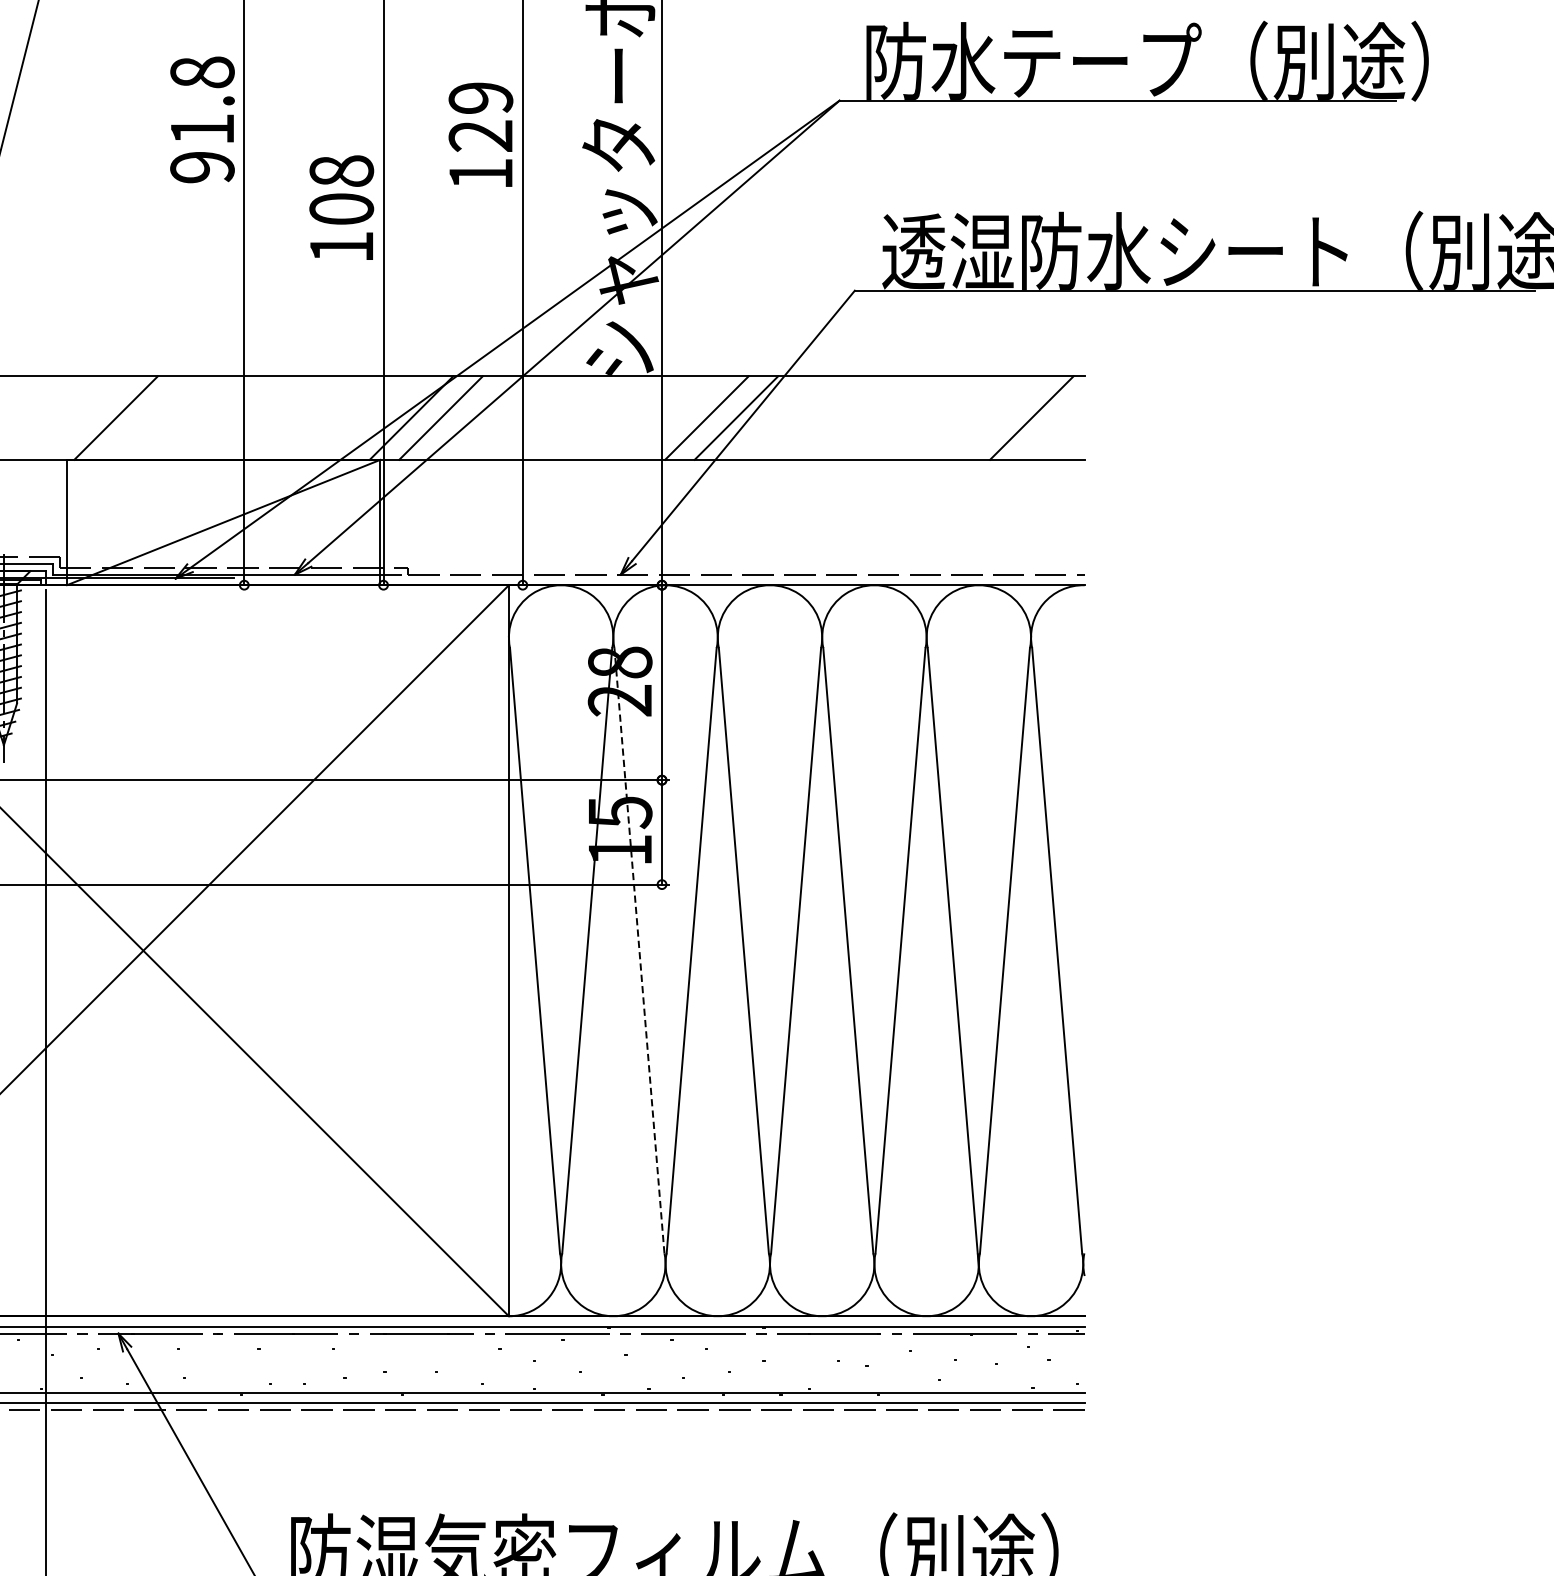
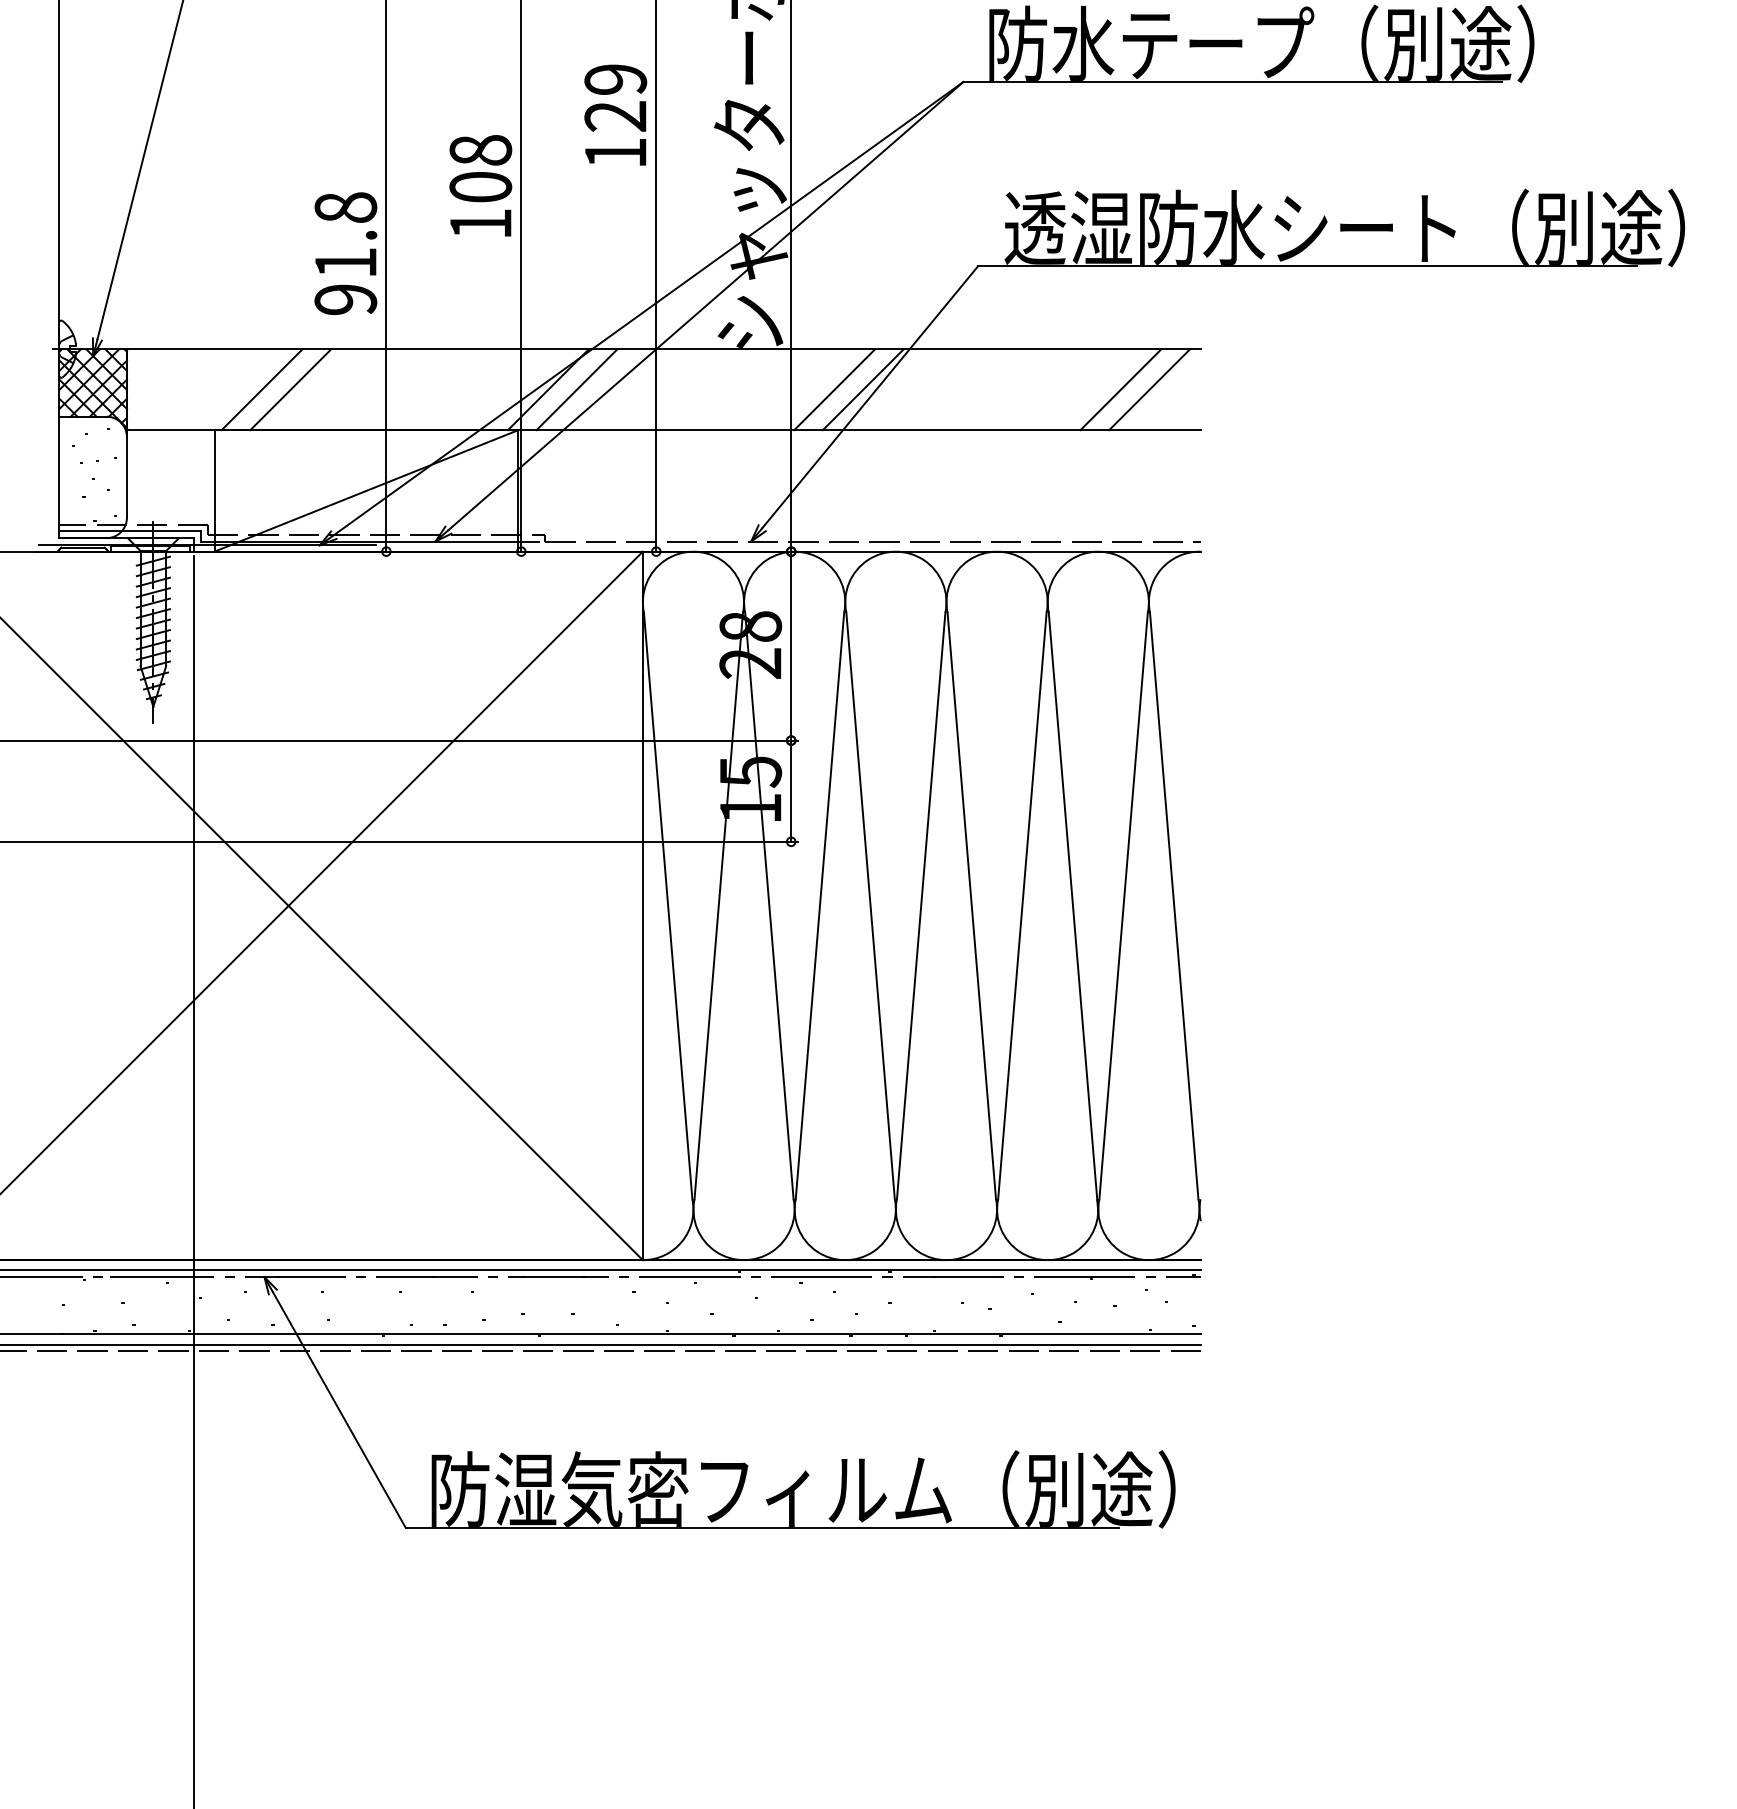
text: (202, 119) -> (345, 253), moved
line: (145, 417) -> (290, 389), added
line: (1001, 417) -> (1120, 389), added
line: (639, 950) -> (769, 905), dashed -> solid

